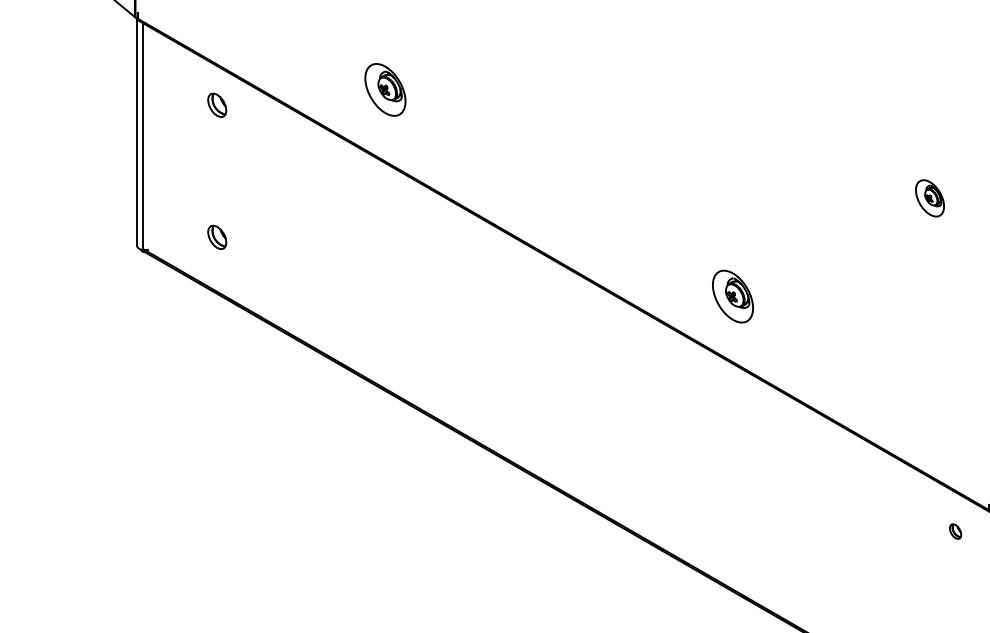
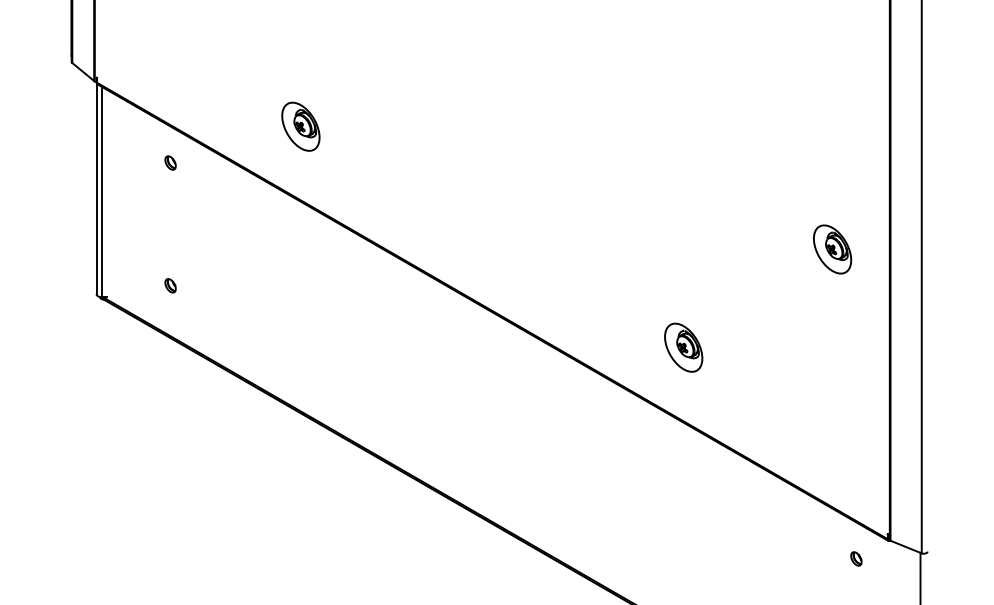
part: (385, 89) -> (300, 126), moved
part: (217, 104) -> (170, 162), size x0.62
part: (929, 198) -> (832, 249), size x1.43
part: (217, 237) -> (170, 285), size x0.62
part: (732, 296) -> (683, 347), moved

